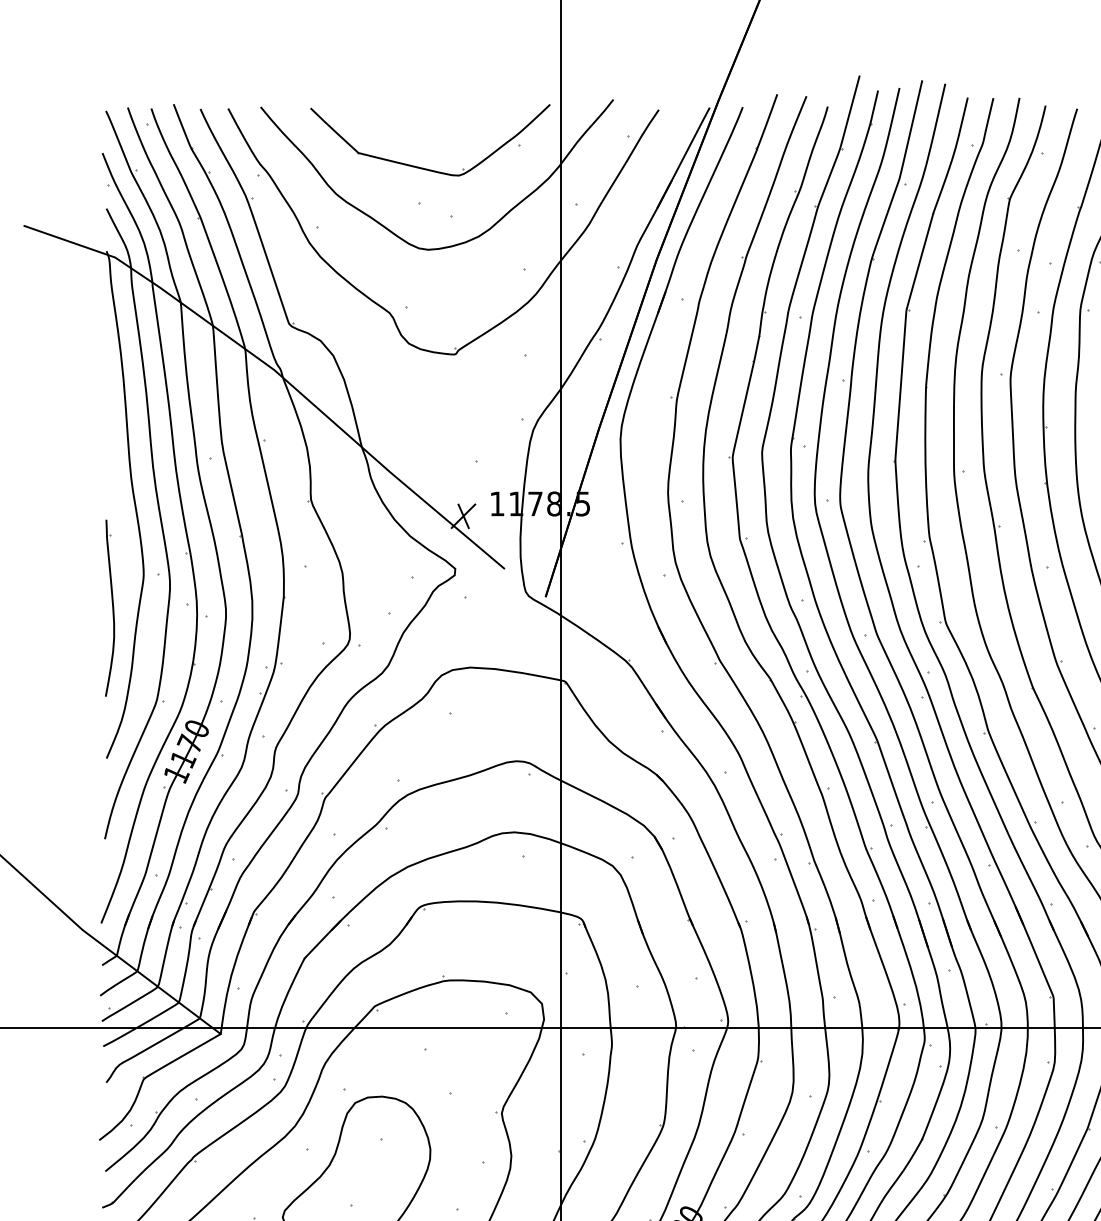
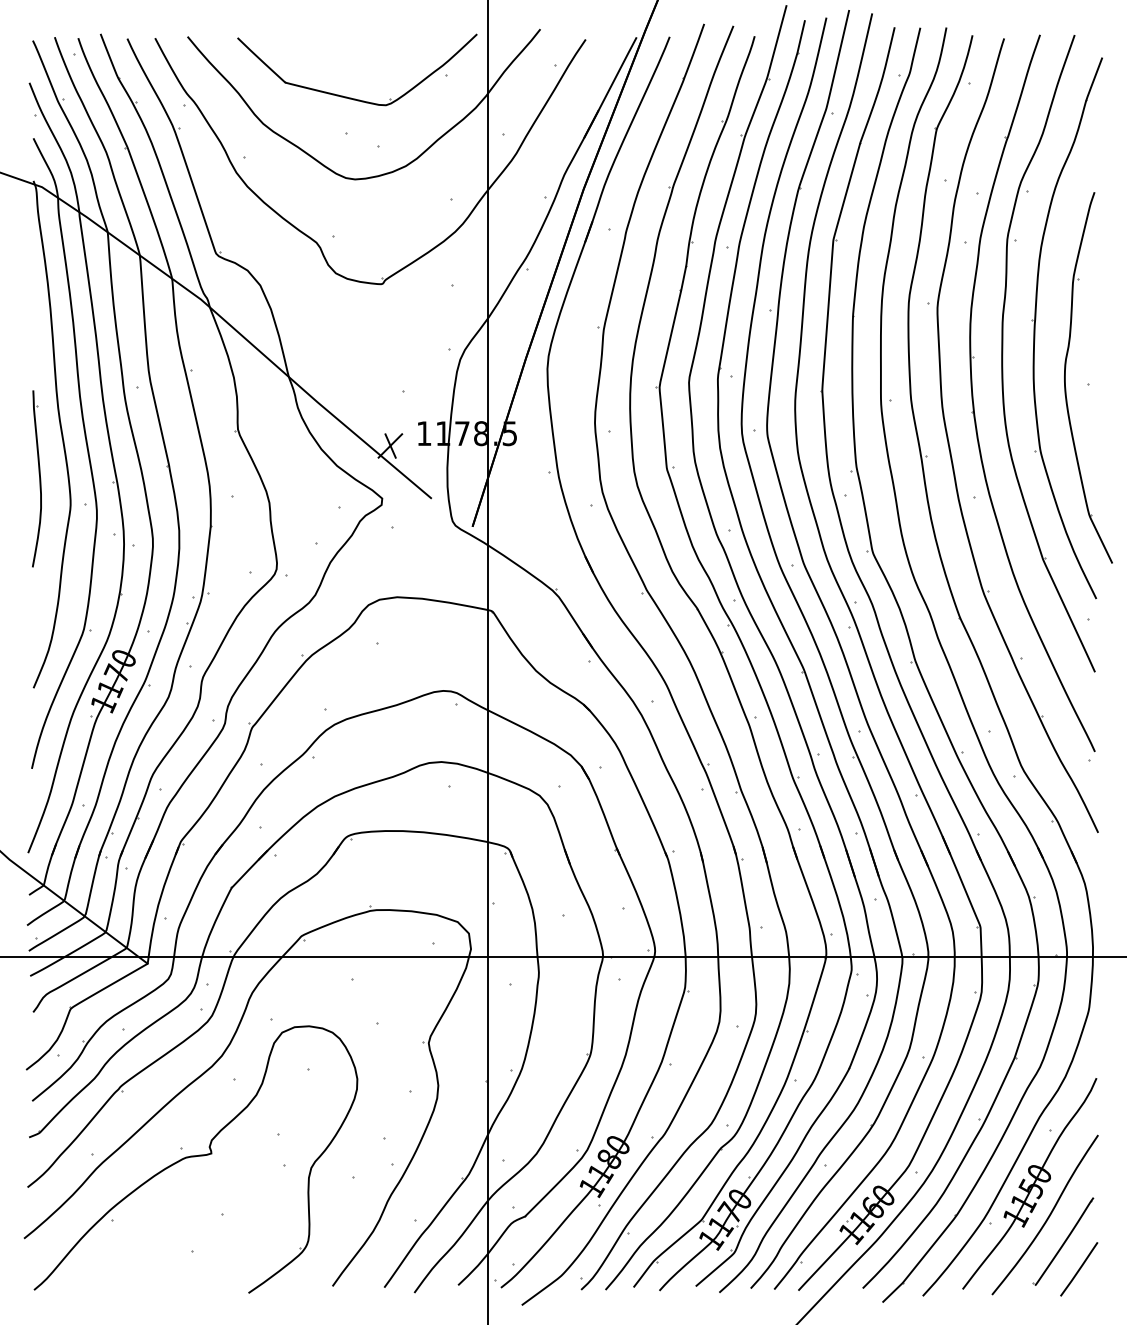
part: (109, 607) -> (36, 478), moved

